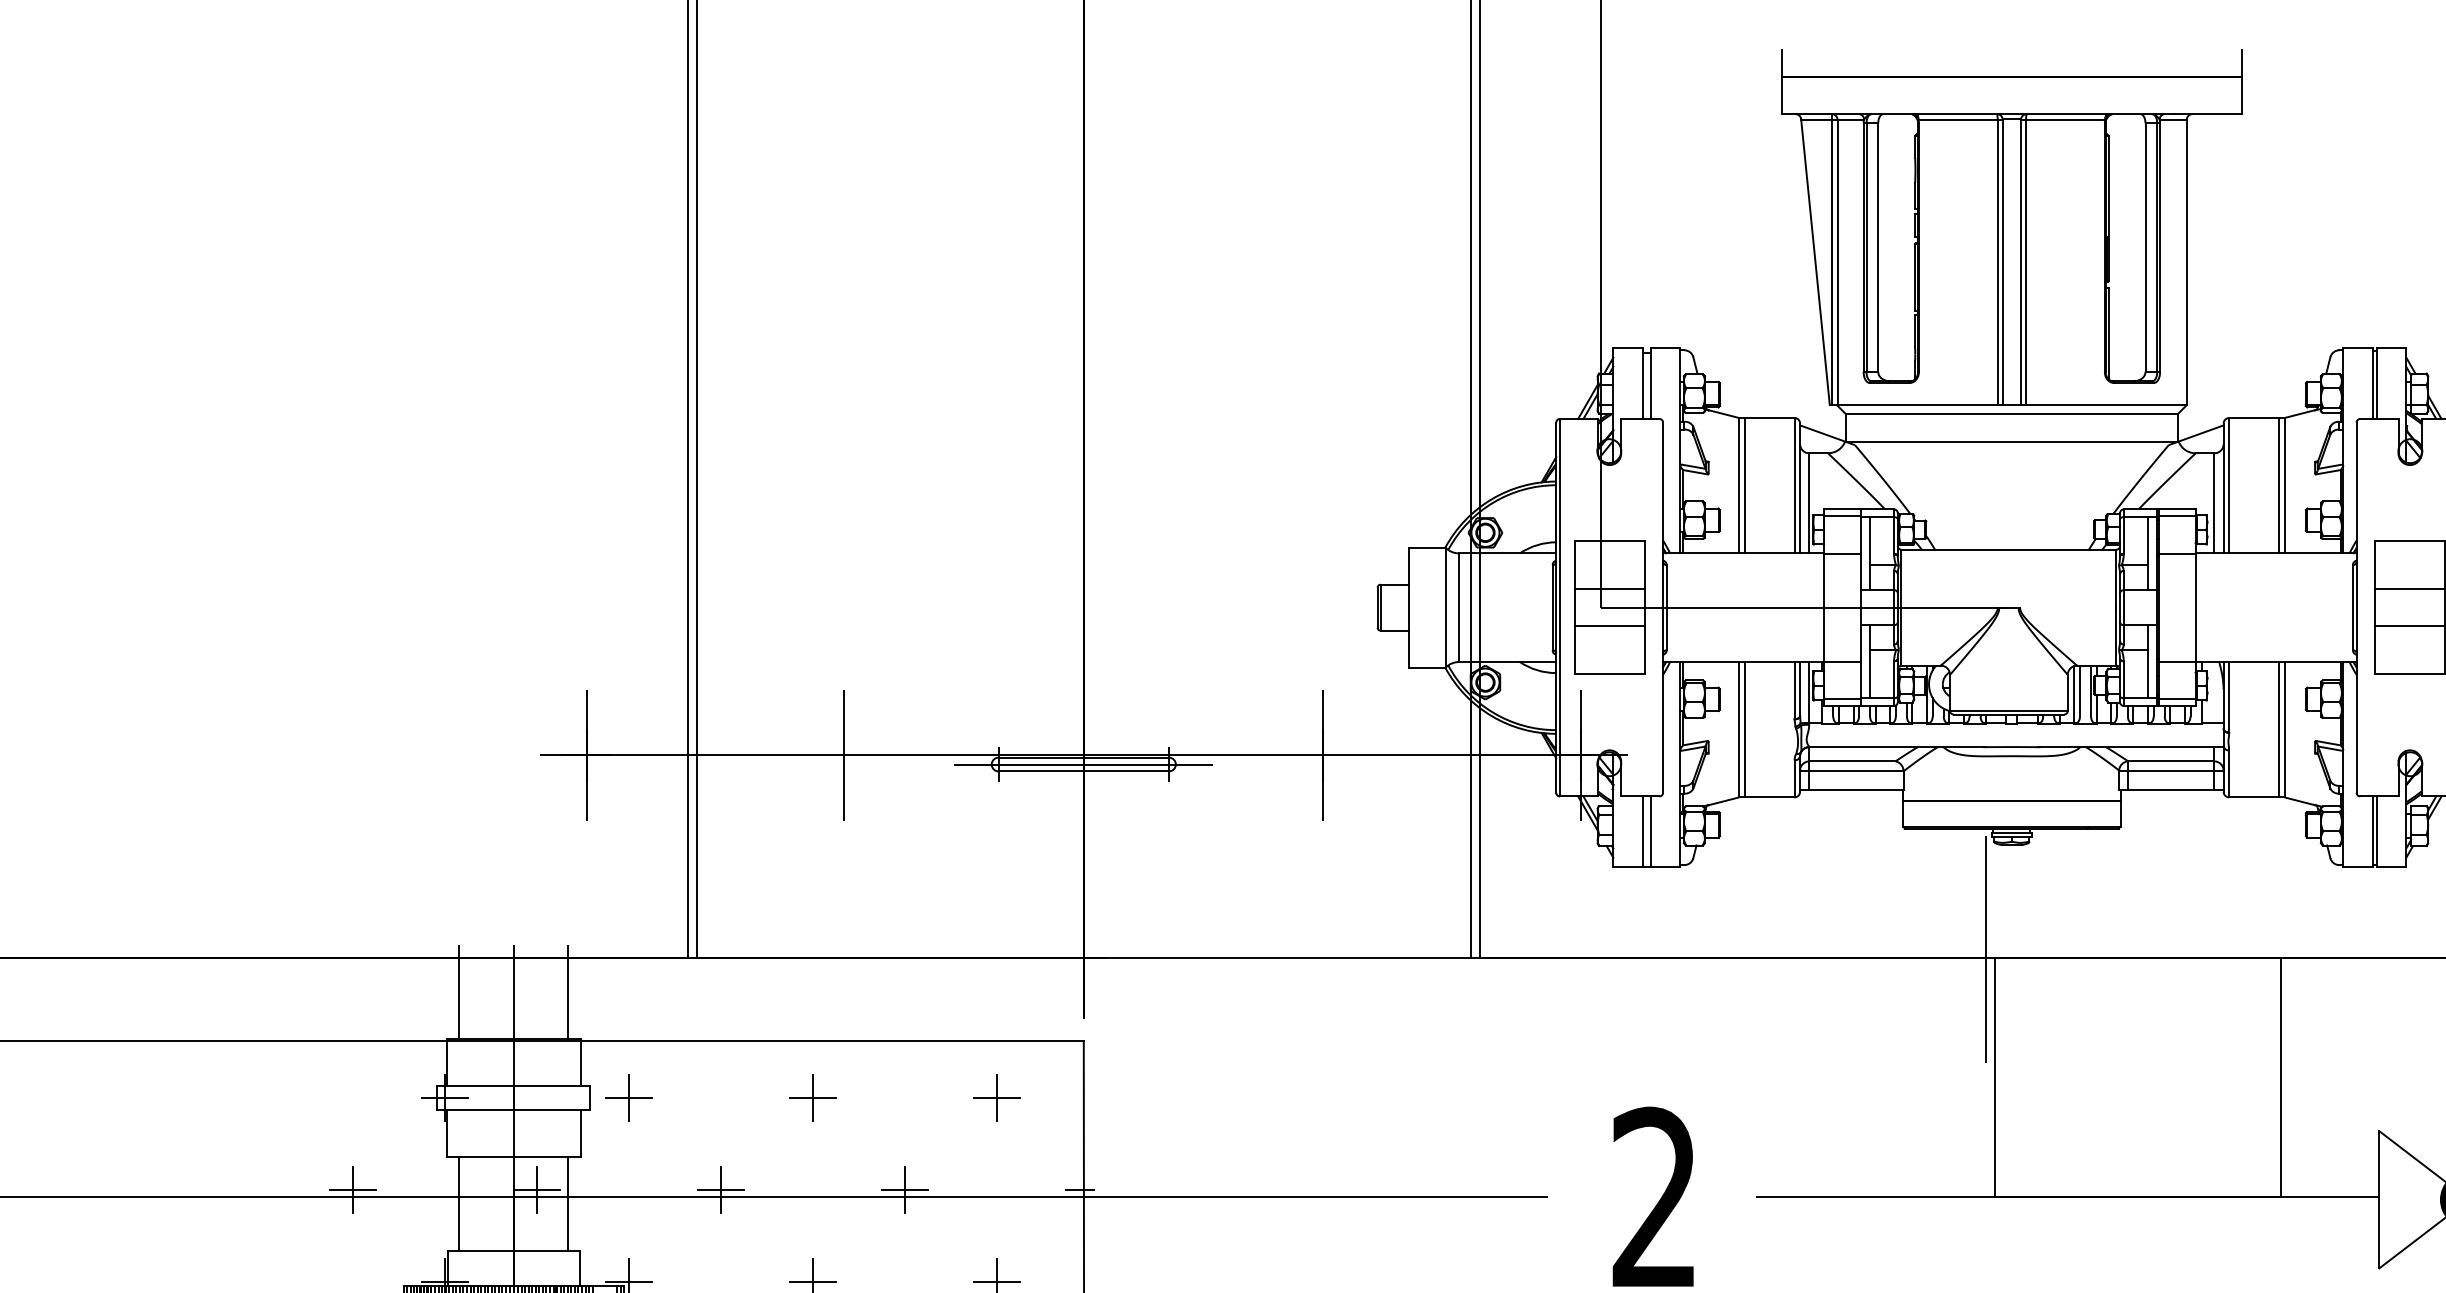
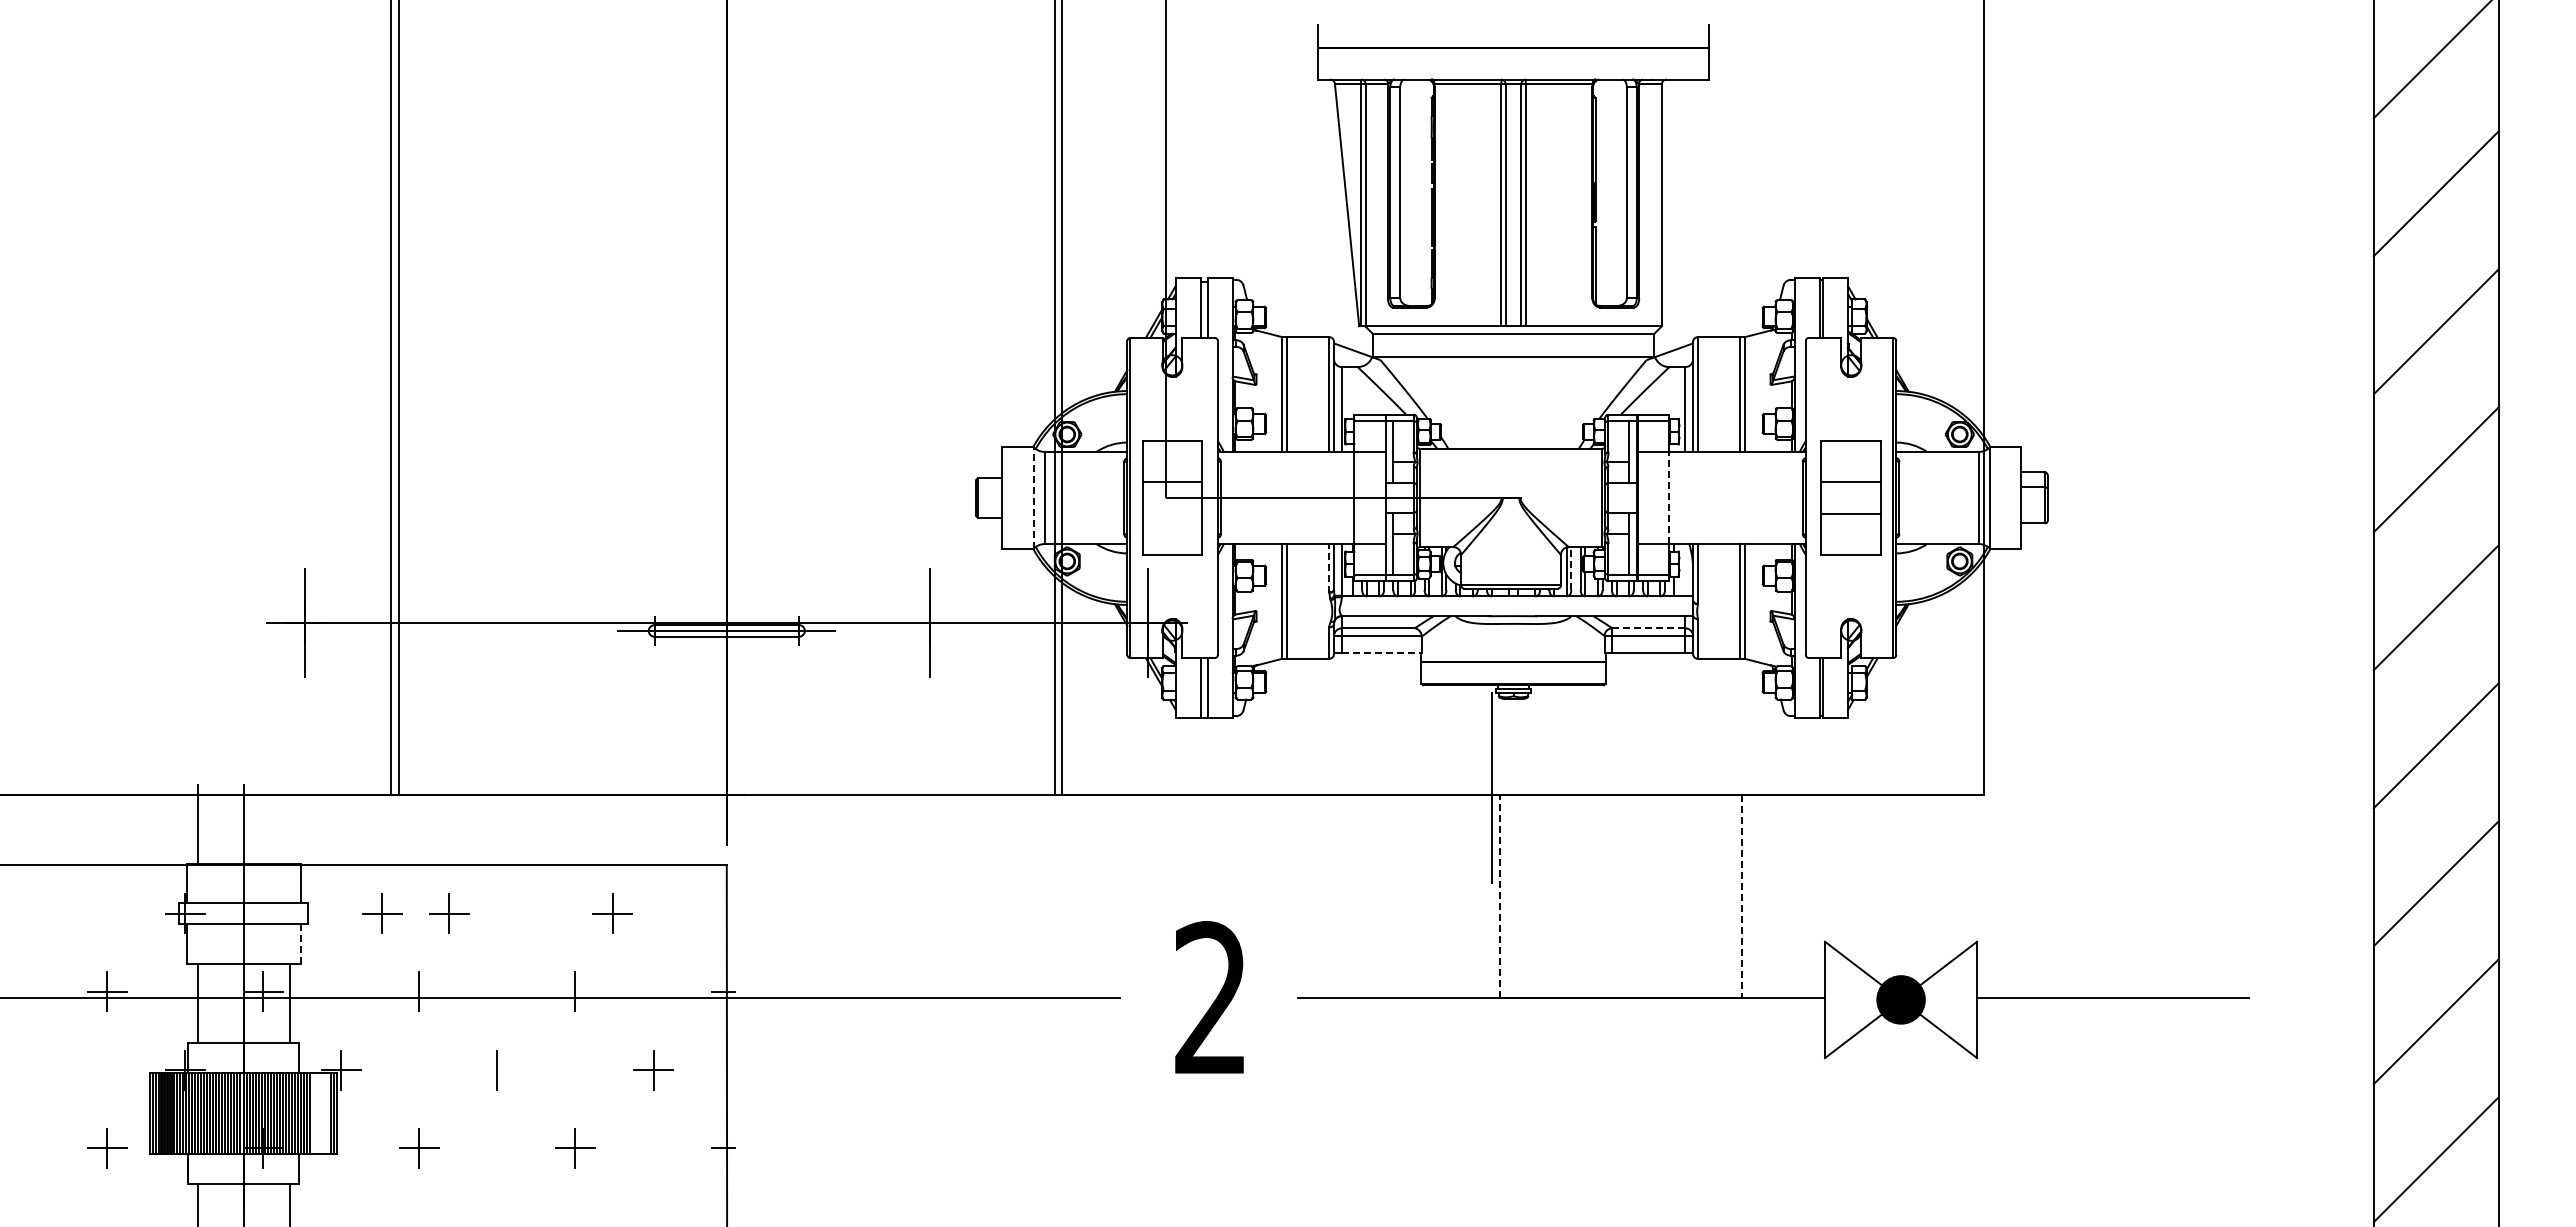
line: (1445, 608) -> (1033, 498), solid -> dashed
line: (2195, 608) -> (1669, 498), solid -> dashed
line: (1609, 625) -> (1172, 513), removed
line: (1794, 689) -> (1329, 567), solid -> dashed
line: (2080, 690) -> (1571, 568), solid -> dashed
line: (843, 754) -> (523, 622), removed
line: (2171, 761) -> (1648, 628), solid -> dashed
line: (1856, 789) -> (1381, 652), solid -> dashed
line: (567, 991) -> (289, 823), removed
line: (1995, 1076) -> (1499, 895), solid -> dashed
line: (2280, 1077) -> (1741, 896), solid -> dashed
part: (629, 1097) -> (382, 913), moved
part: (813, 1097) -> (449, 913), moved
part: (997, 1097) -> (612, 913), moved
line: (580, 1133) -> (300, 943), solid -> dashed
line: (720, 1189) -> (418, 991), removed
line: (904, 1189) -> (574, 991), removed
line: (812, 1283) -> (496, 1070), removed

